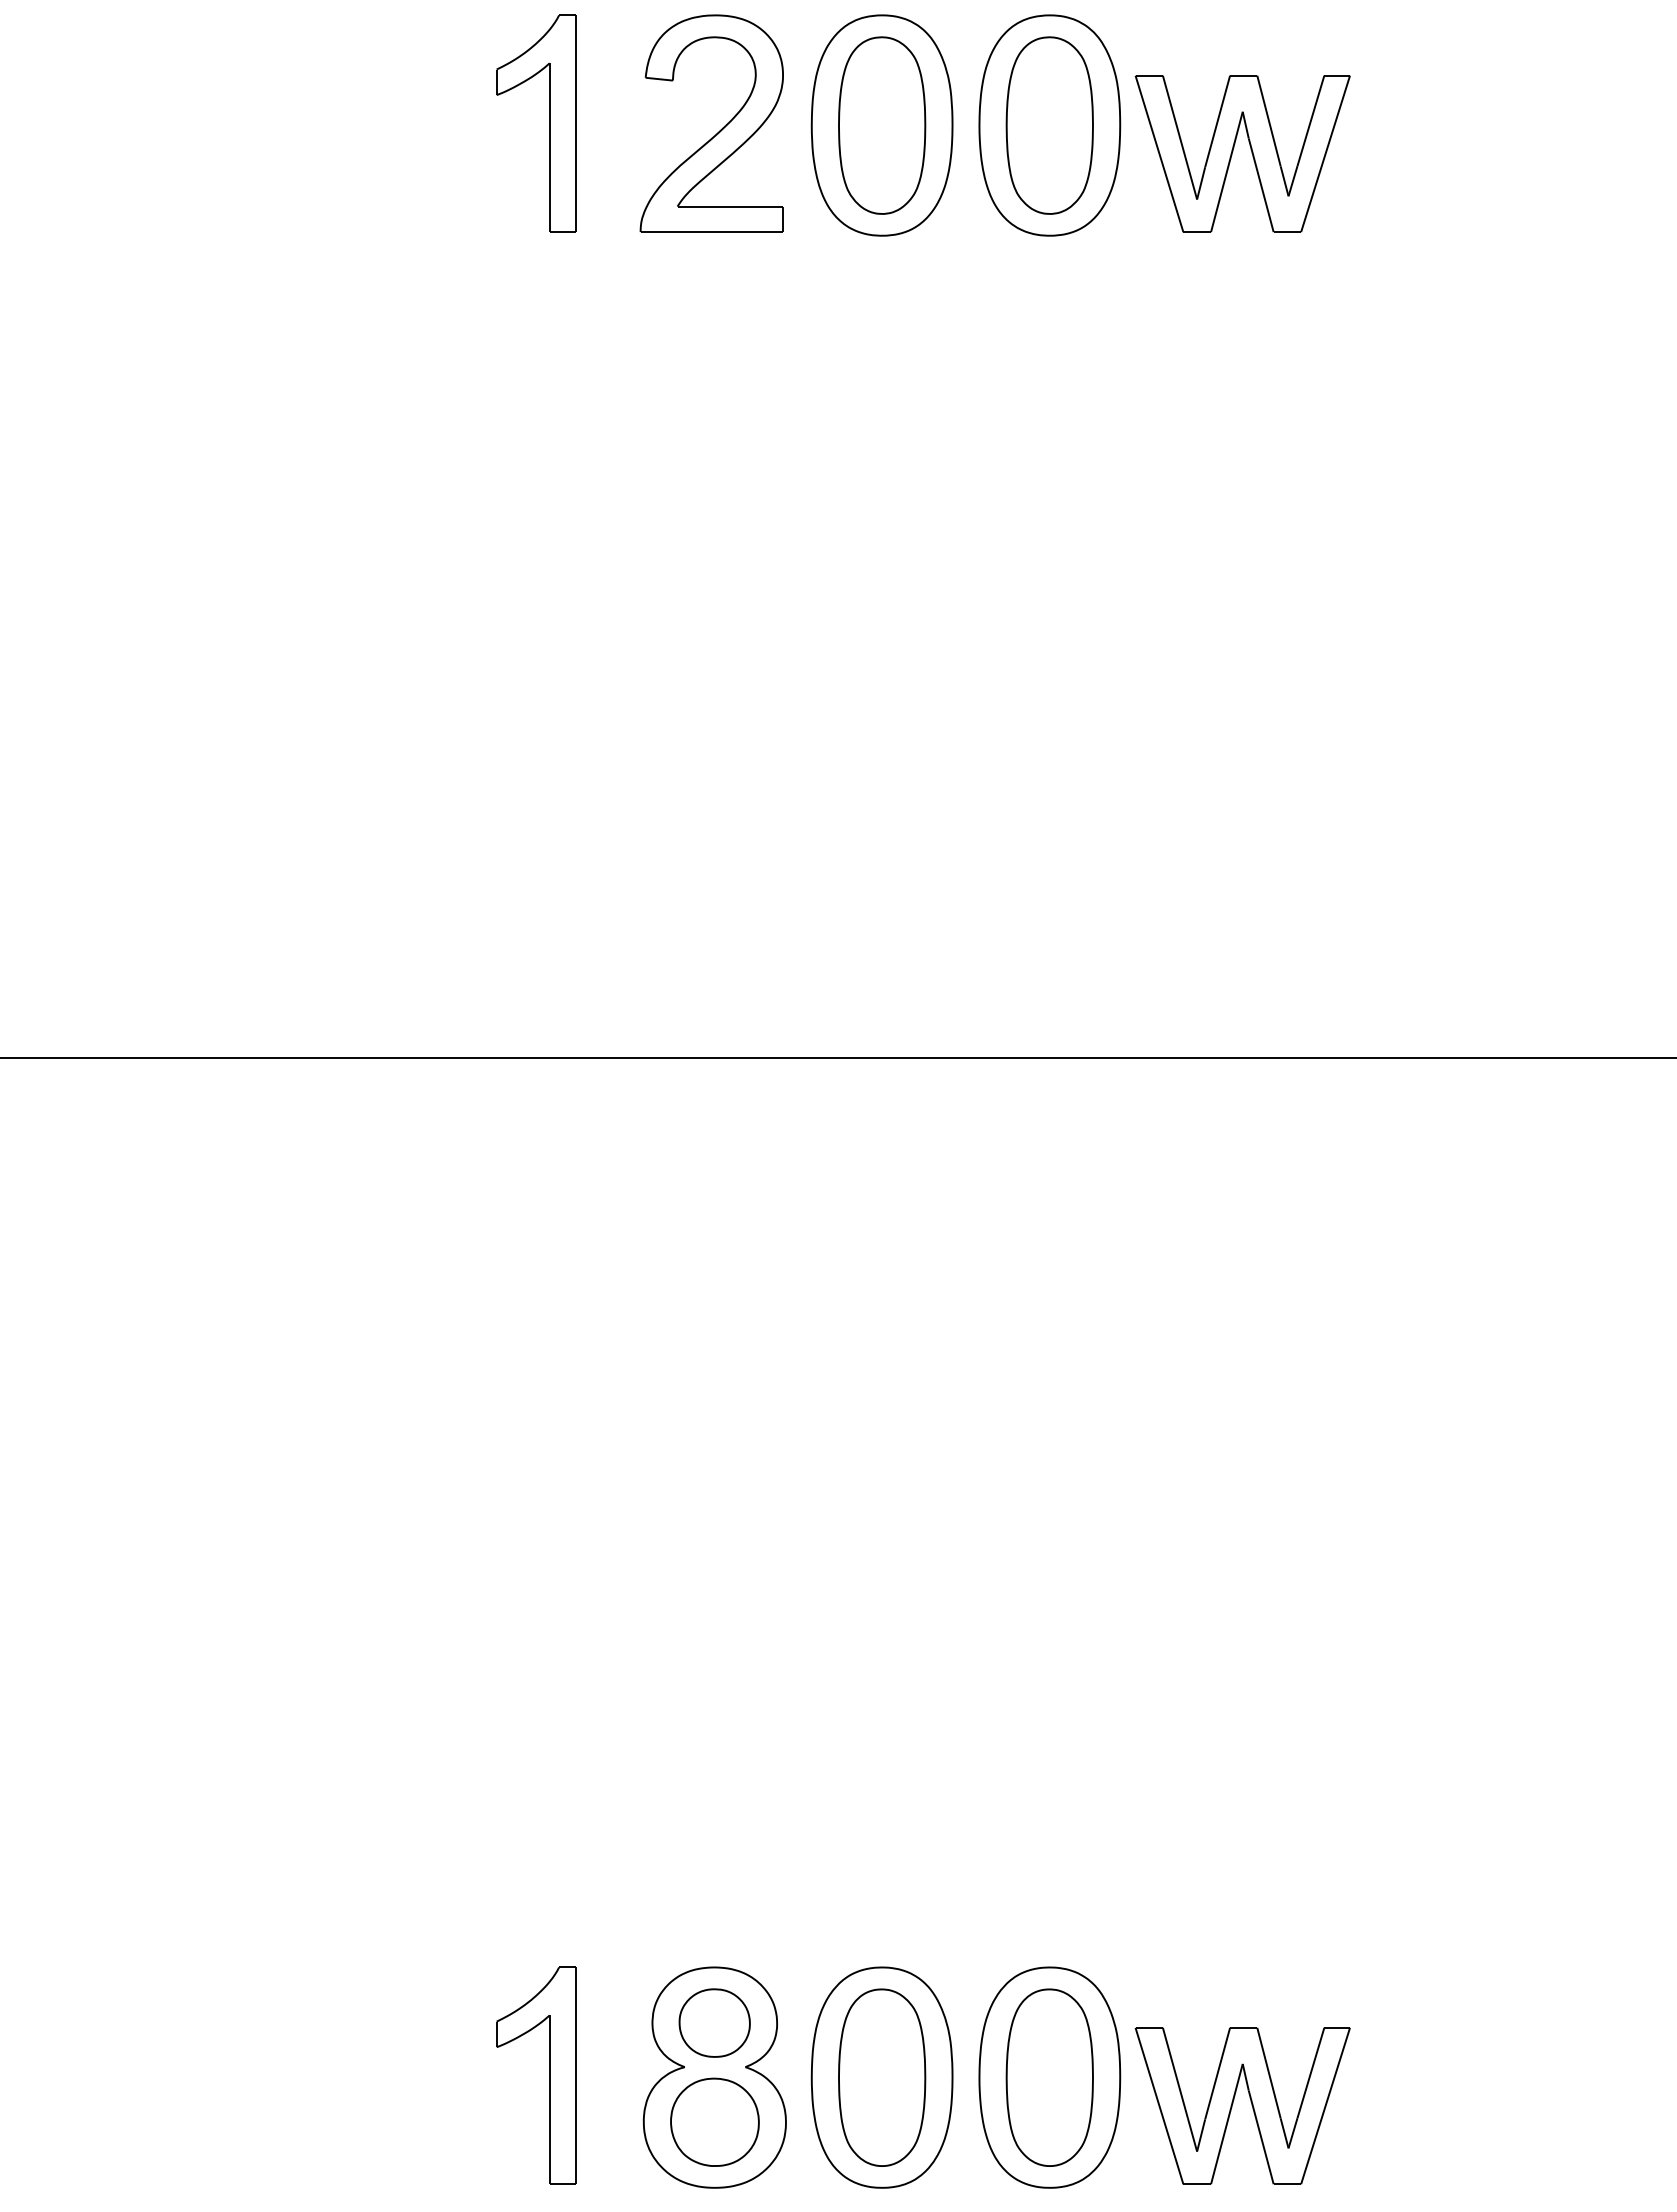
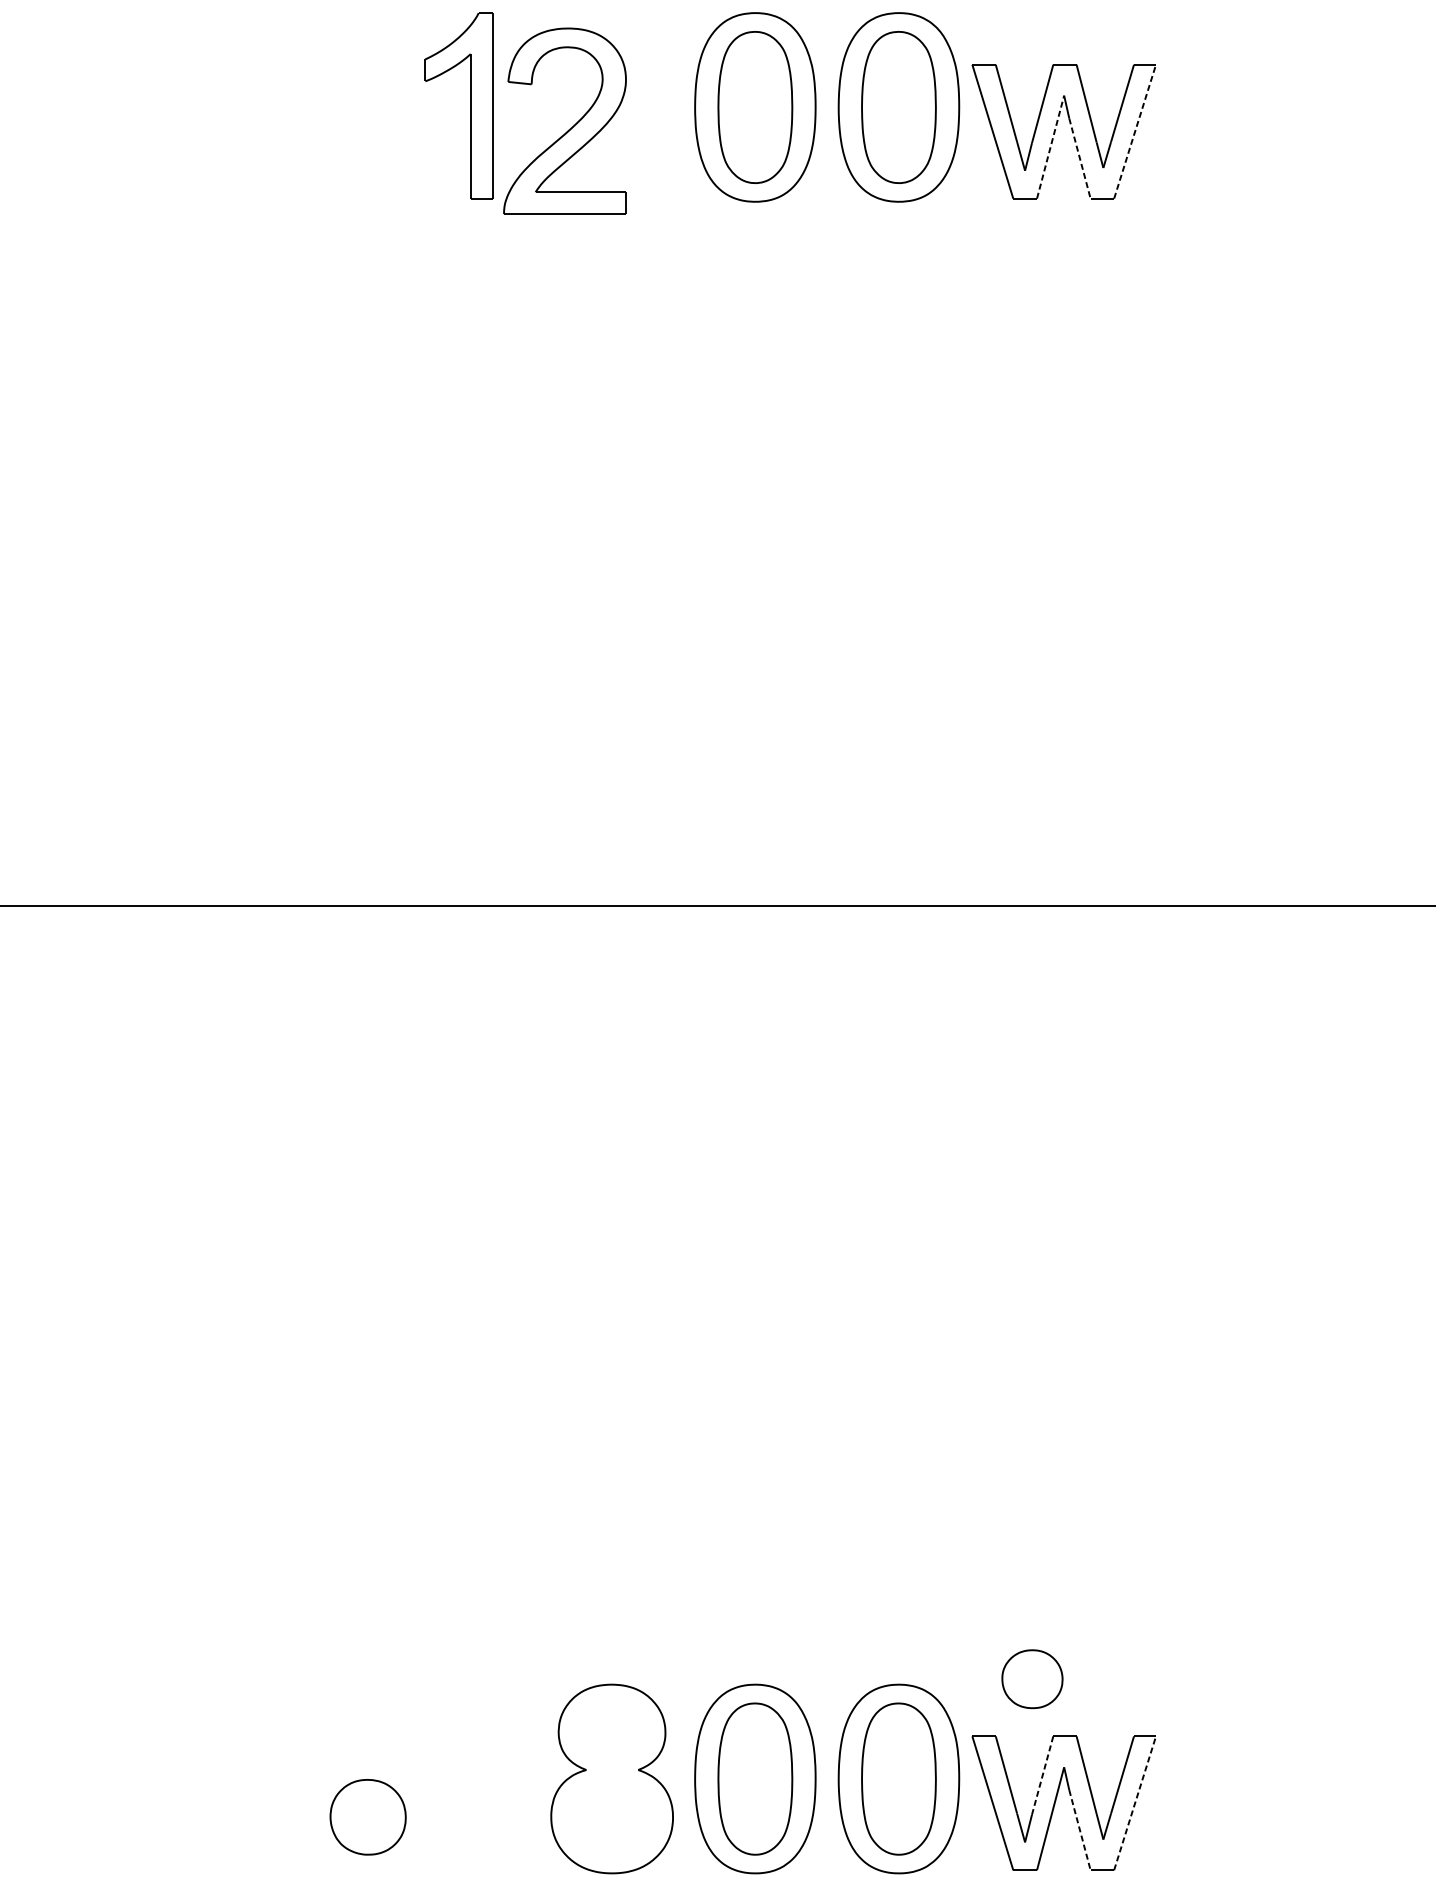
part: (719, 130) -> (571, 127), moved
line: (1325, 153) -> (1135, 131), solid -> dashed
line: (1227, 171) -> (1051, 146), solid -> dashed
line: (1261, 185) -> (1080, 158), solid -> dashed
part: (714, 2022) -> (1032, 1678), moved
line: (1217, 2074) -> (1042, 1776), solid -> dashed
part: (549, 2075) -> (470, 1777), removed
line: (1325, 2106) -> (1135, 1803), solid -> dashed
part: (714, 2121) -> (367, 1816), moved
line: (1261, 2137) -> (1080, 1830), solid -> dashed

